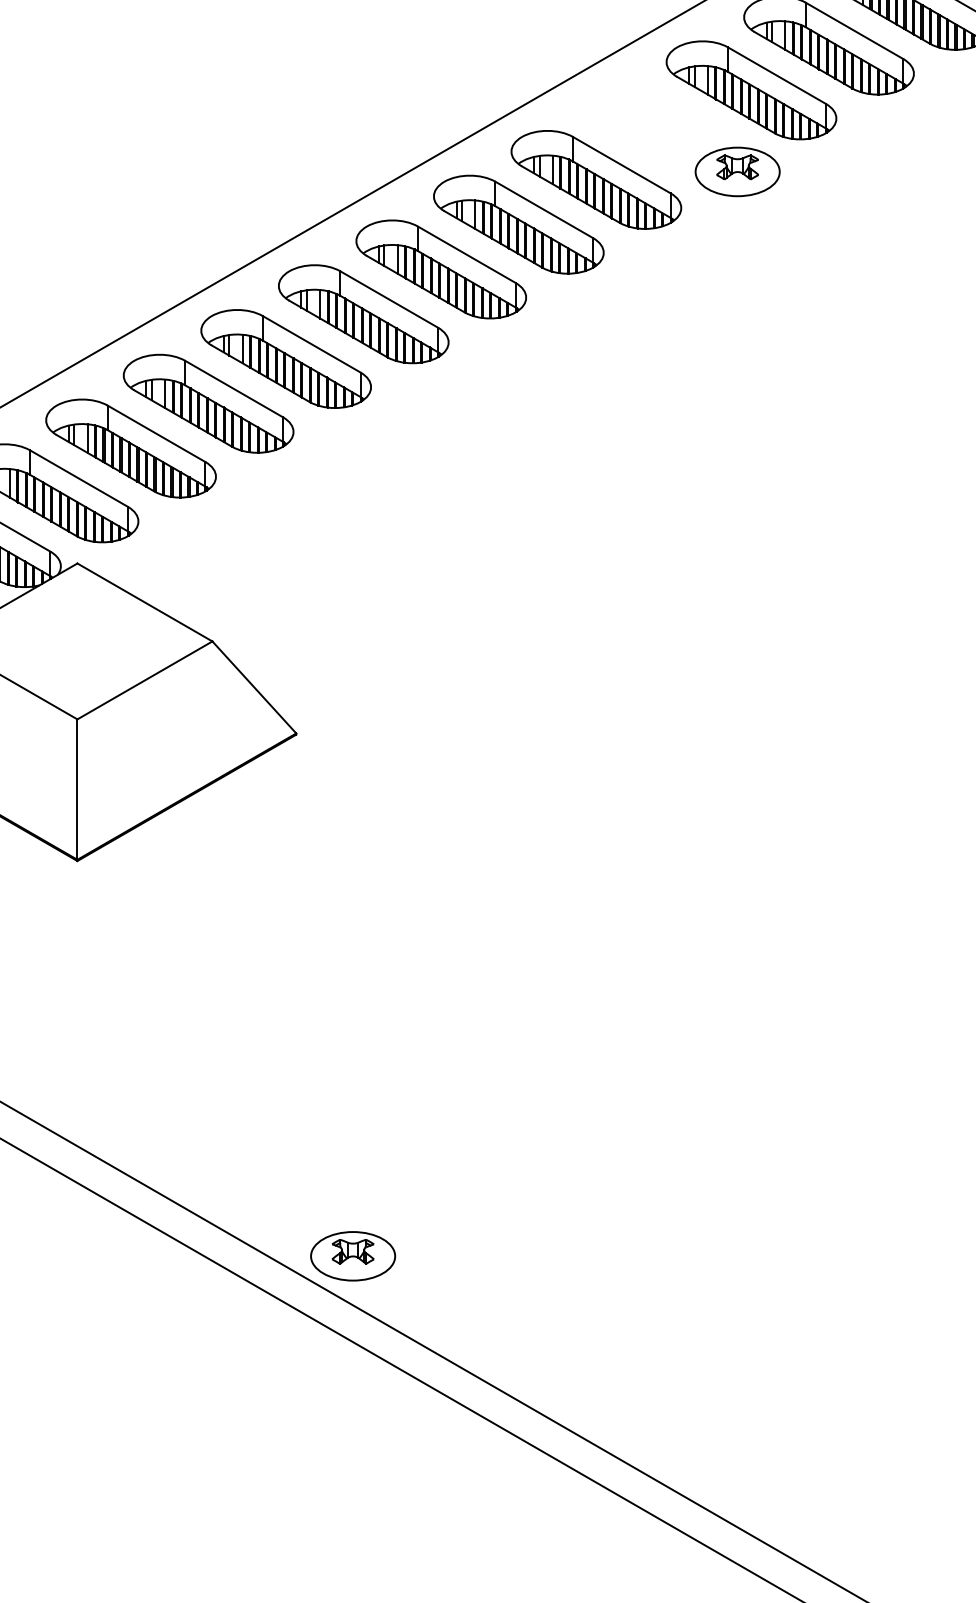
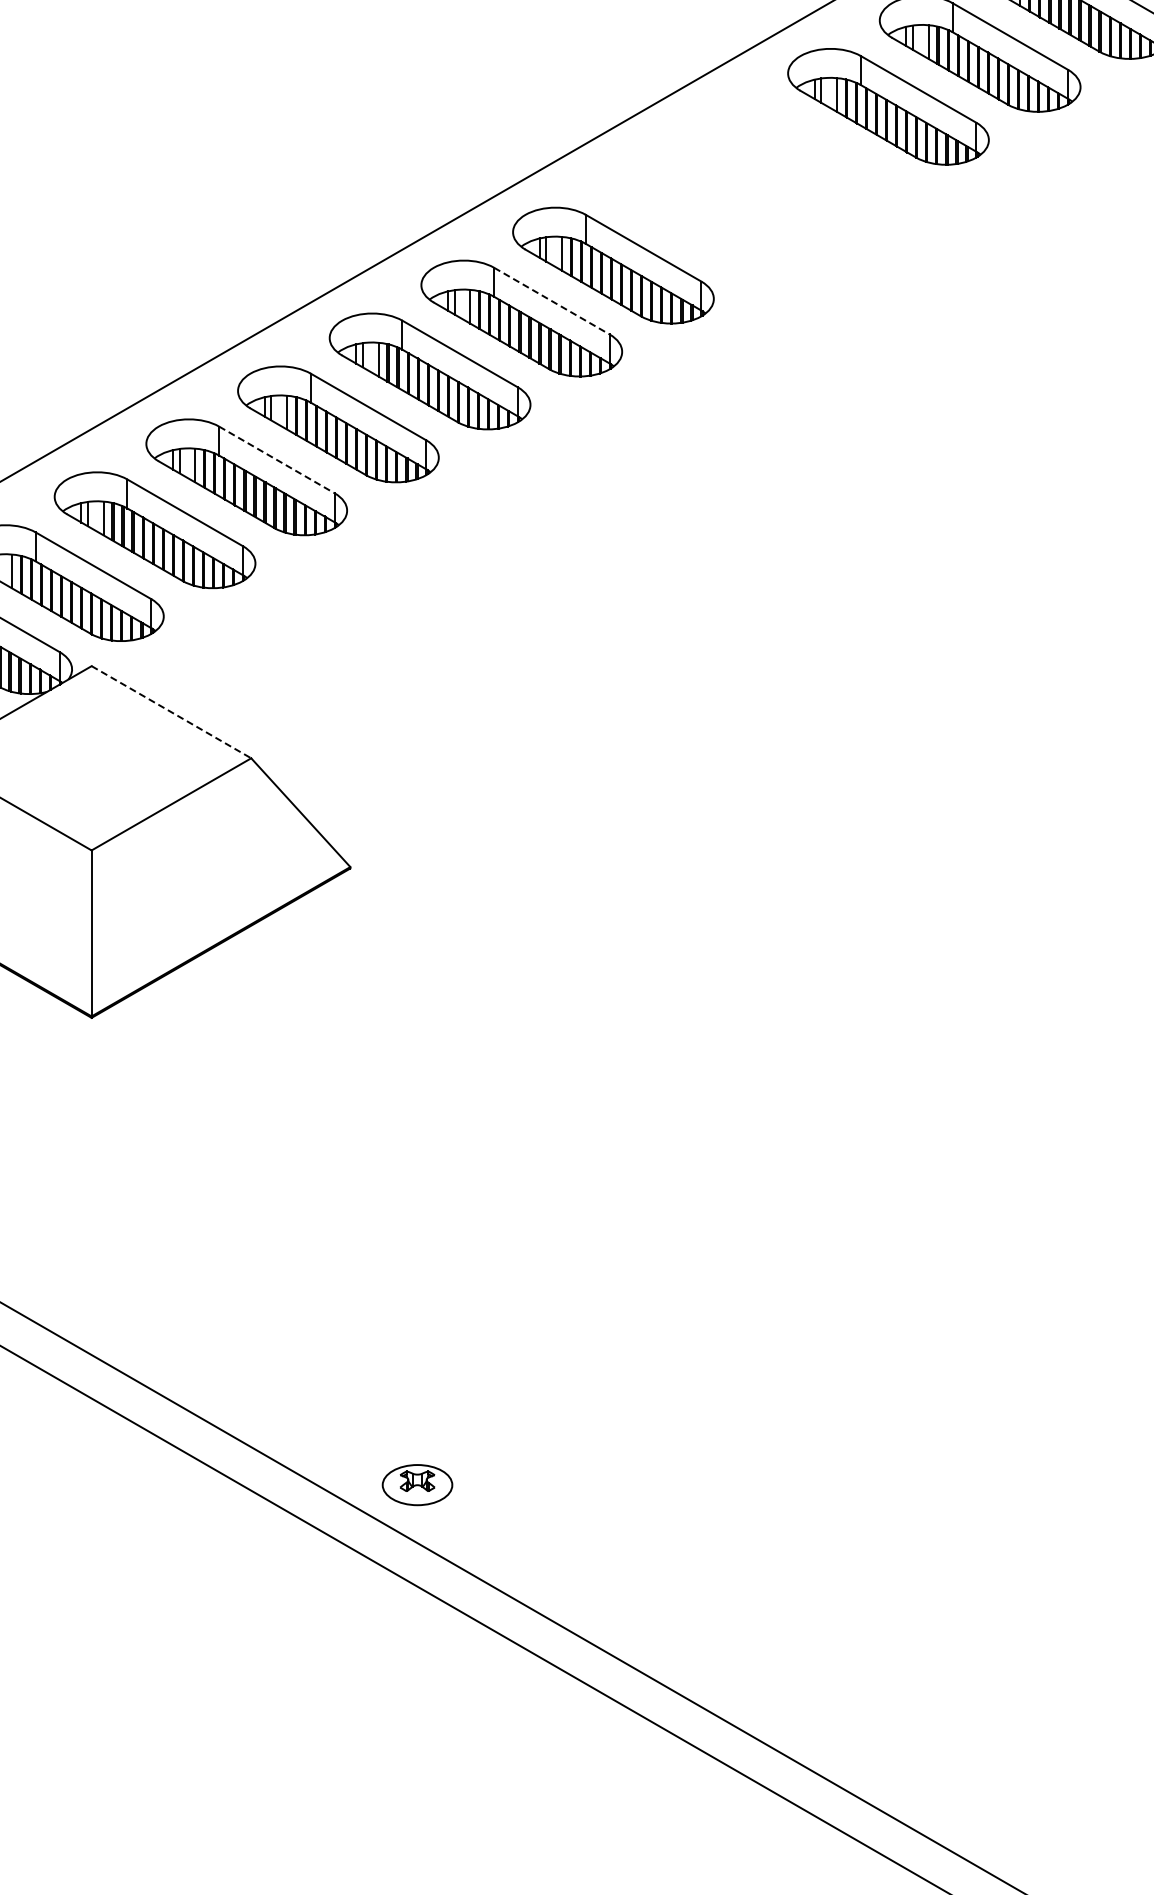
part: (737, 171) -> (871, 202), removed
part: (595, 179) -> (704, 212), removed
line: (466, 255) -> (551, 301), solid -> dashed
line: (233, 388) -> (276, 459), solid -> dashed
line: (144, 602) -> (171, 712), solid -> dashed
part: (353, 1255) -> (417, 1484), size x0.7

